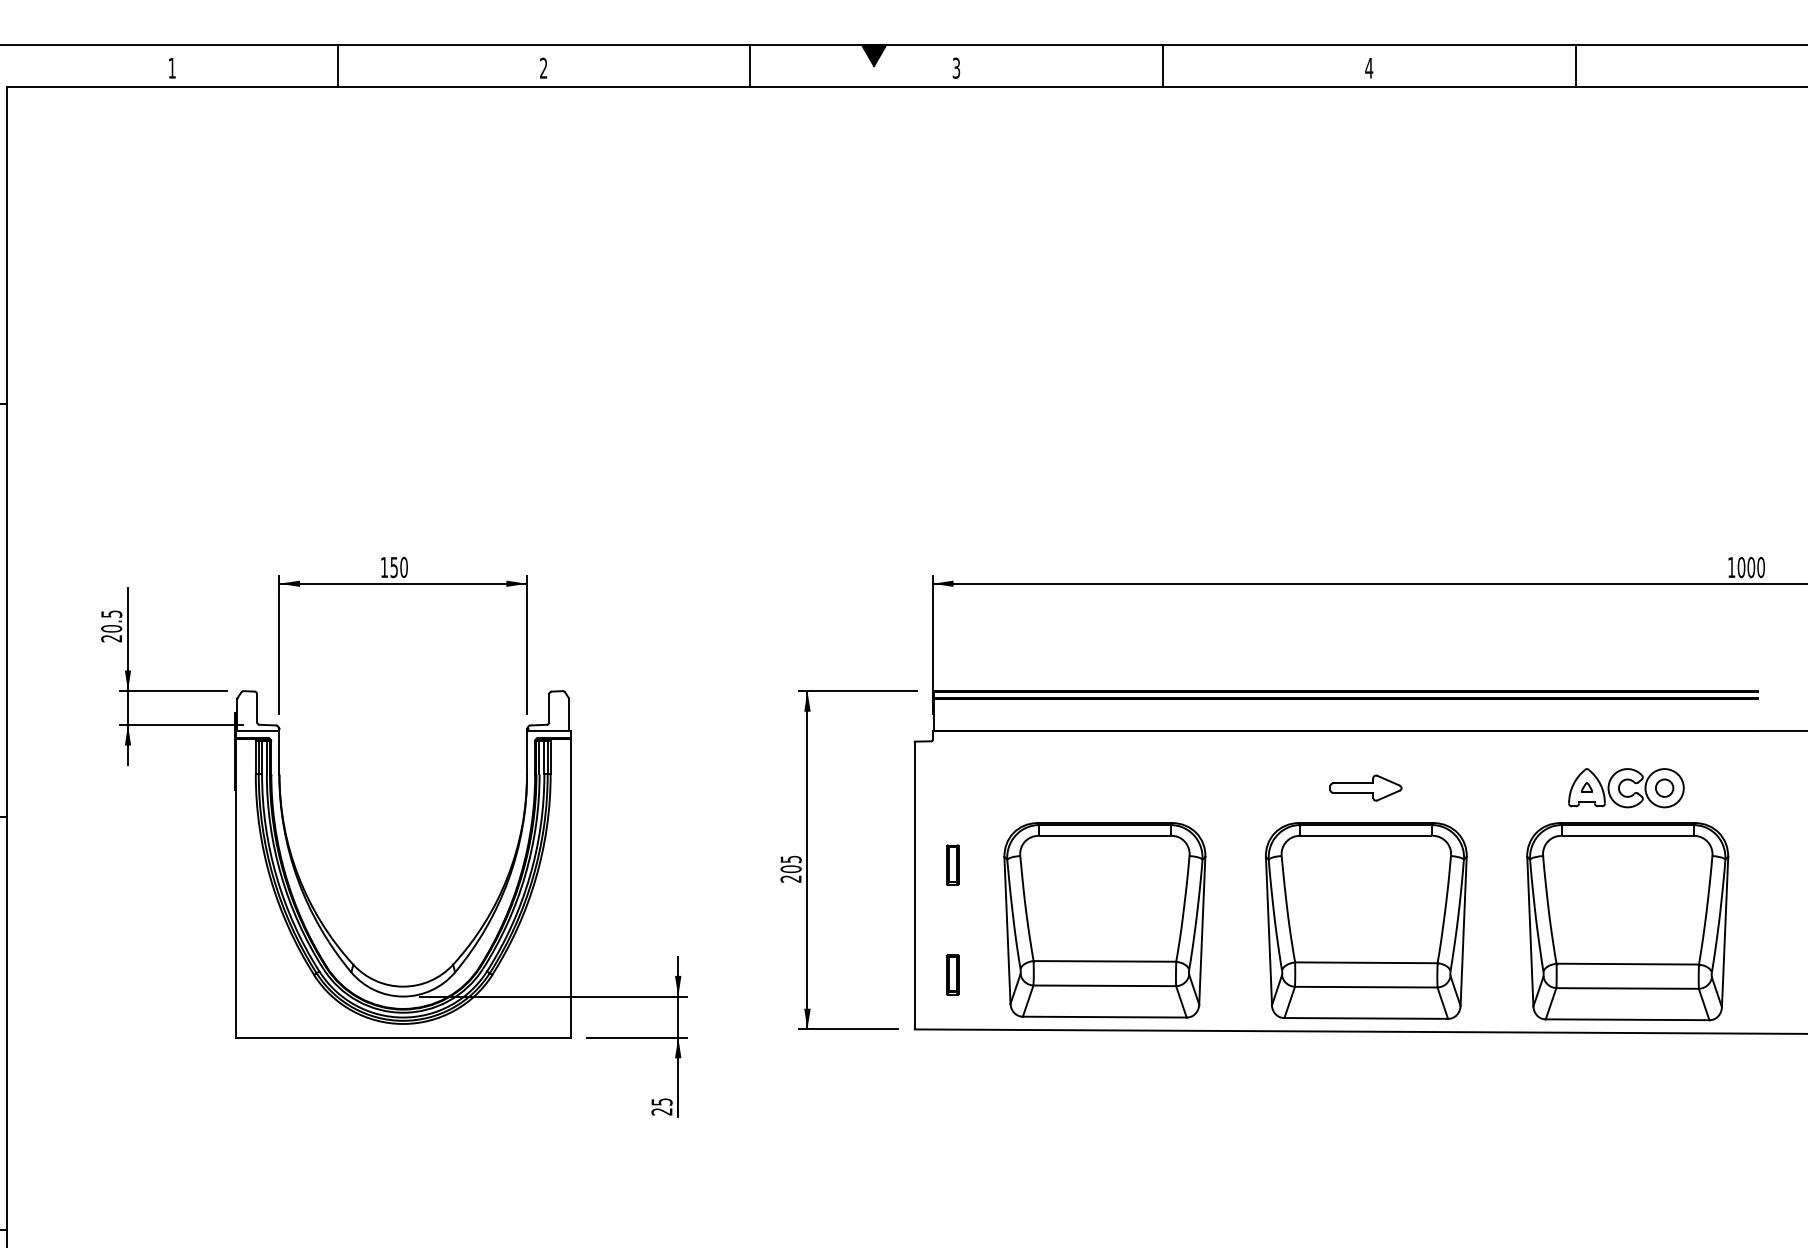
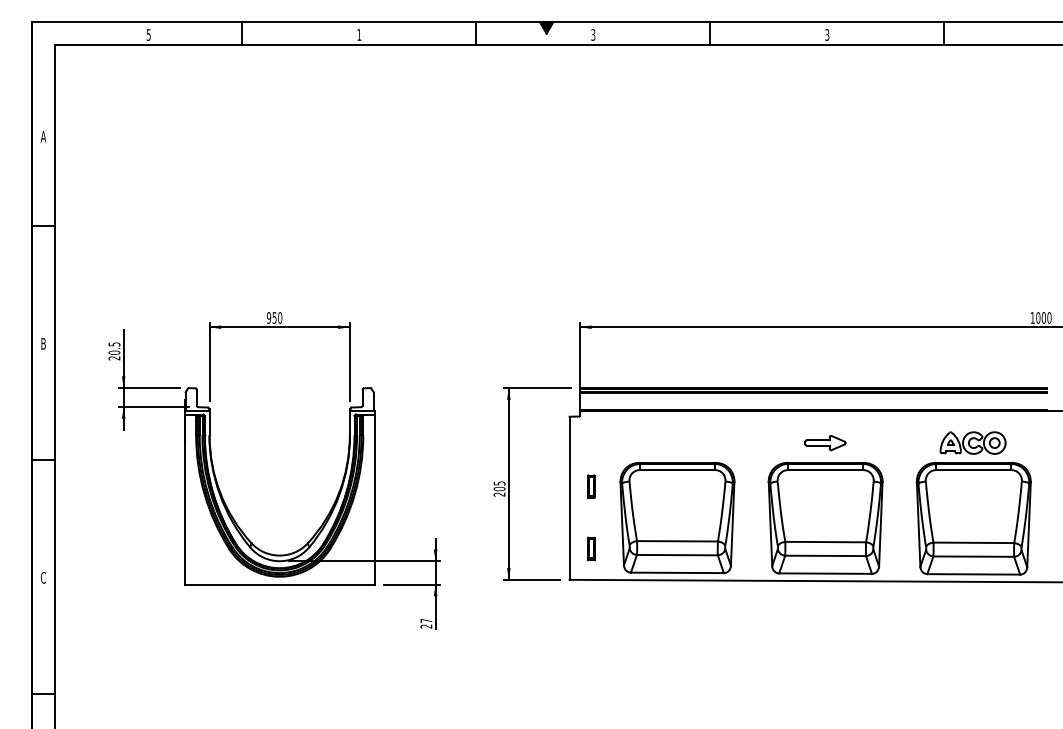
text: (171, 67) -> (148, 34), 1 -> 5
text: (543, 67) -> (359, 34), 2 -> 1
text: (1369, 67) -> (827, 34), 4 -> 3
text: (385, 566) -> (269, 317), 150 -> 950
text: (662, 1102) -> (426, 621), 25 -> 27

